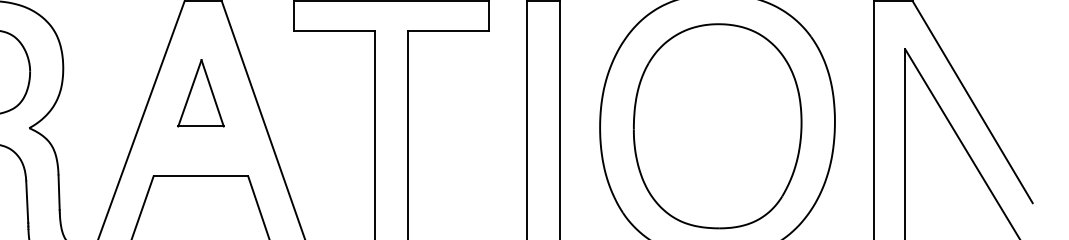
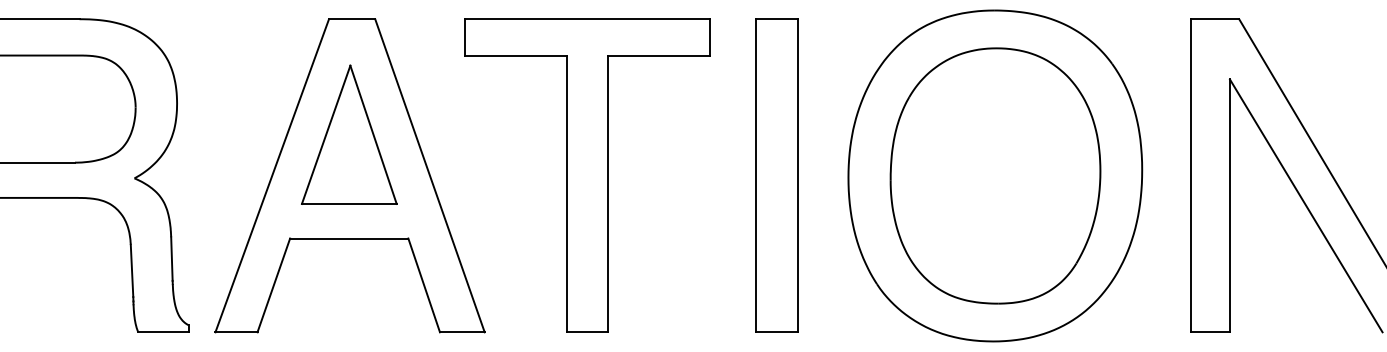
part: (201, 93) -> (349, 134), size x1.67

